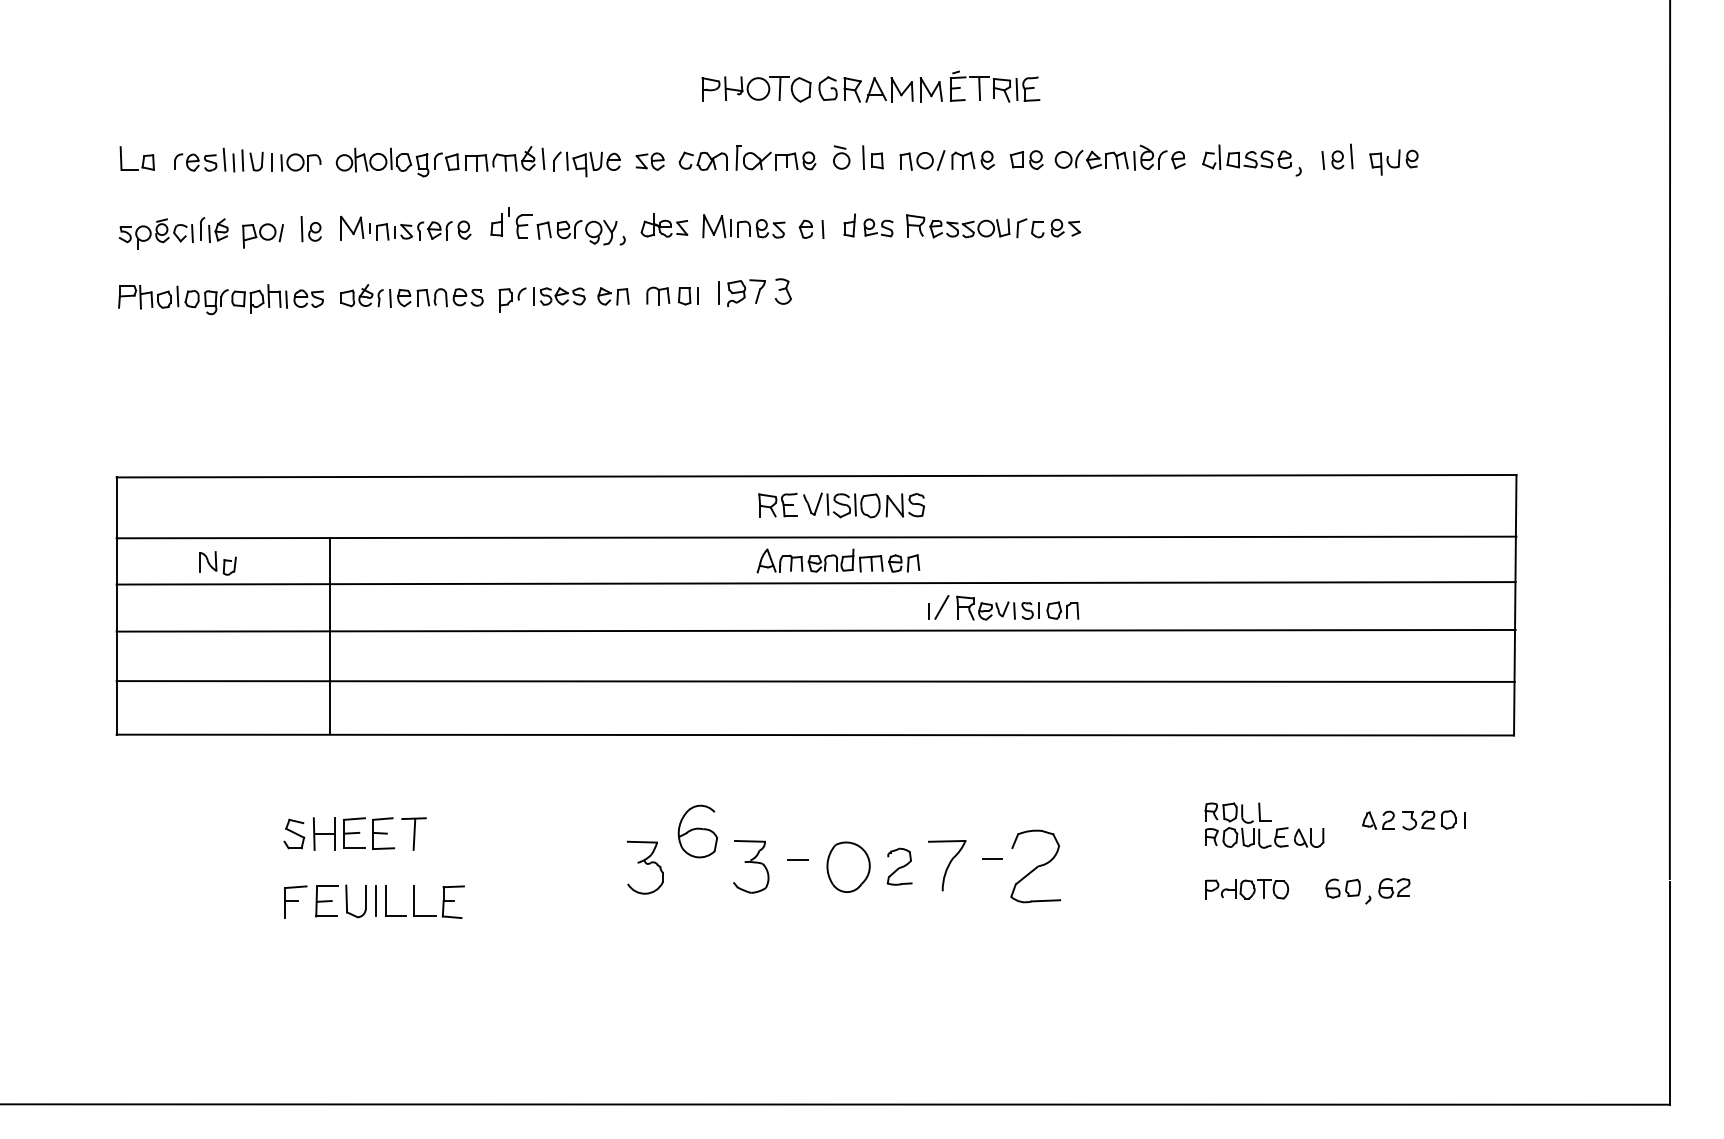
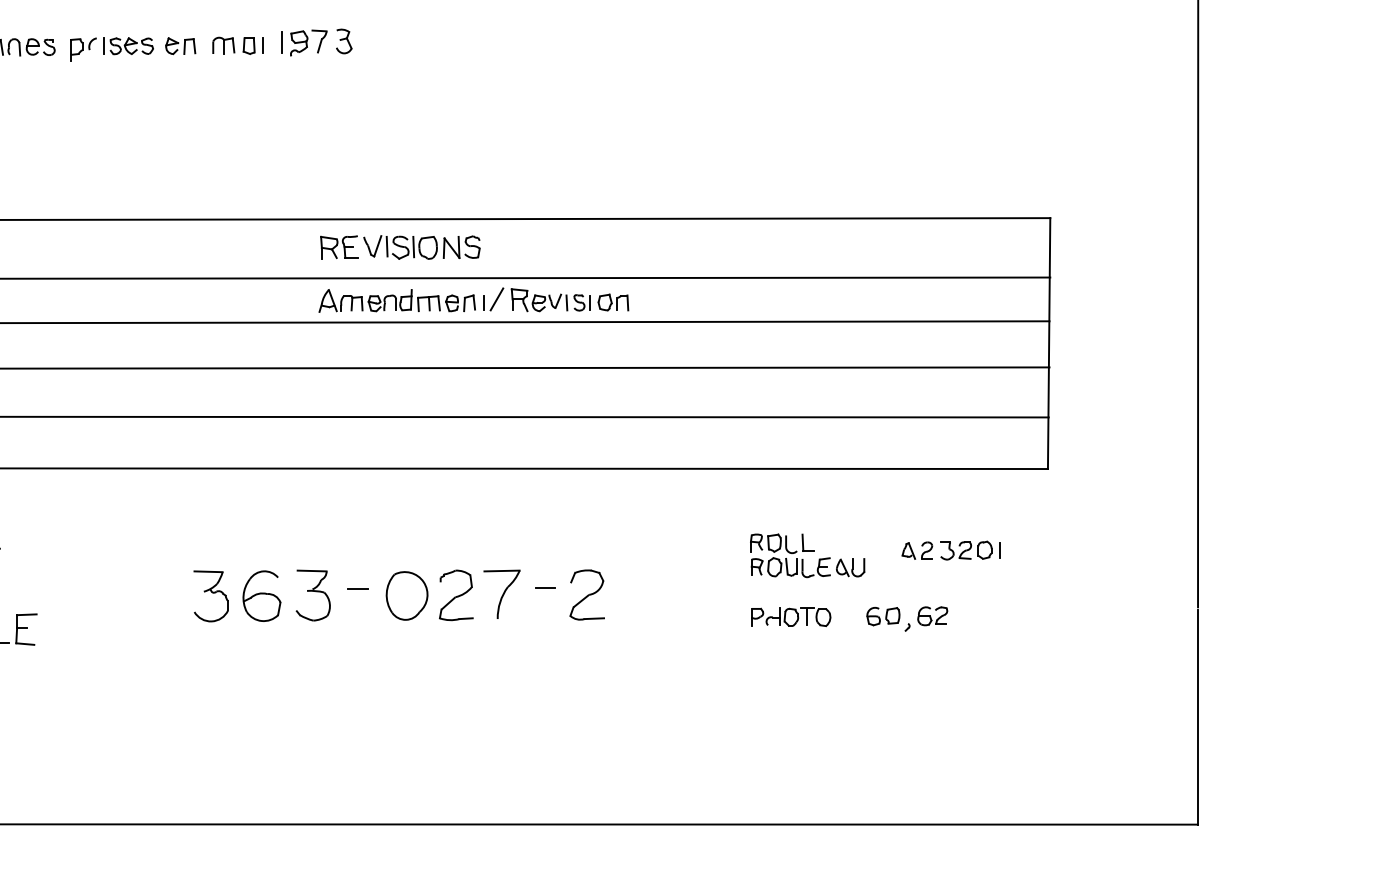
part: (1003, 607) -> (556, 299), moved
part: (697, 831) -> (261, 596), moved
part: (1035, 865) -> (587, 594), size x0.71
part: (899, 866) -> (456, 595), size x1.43

